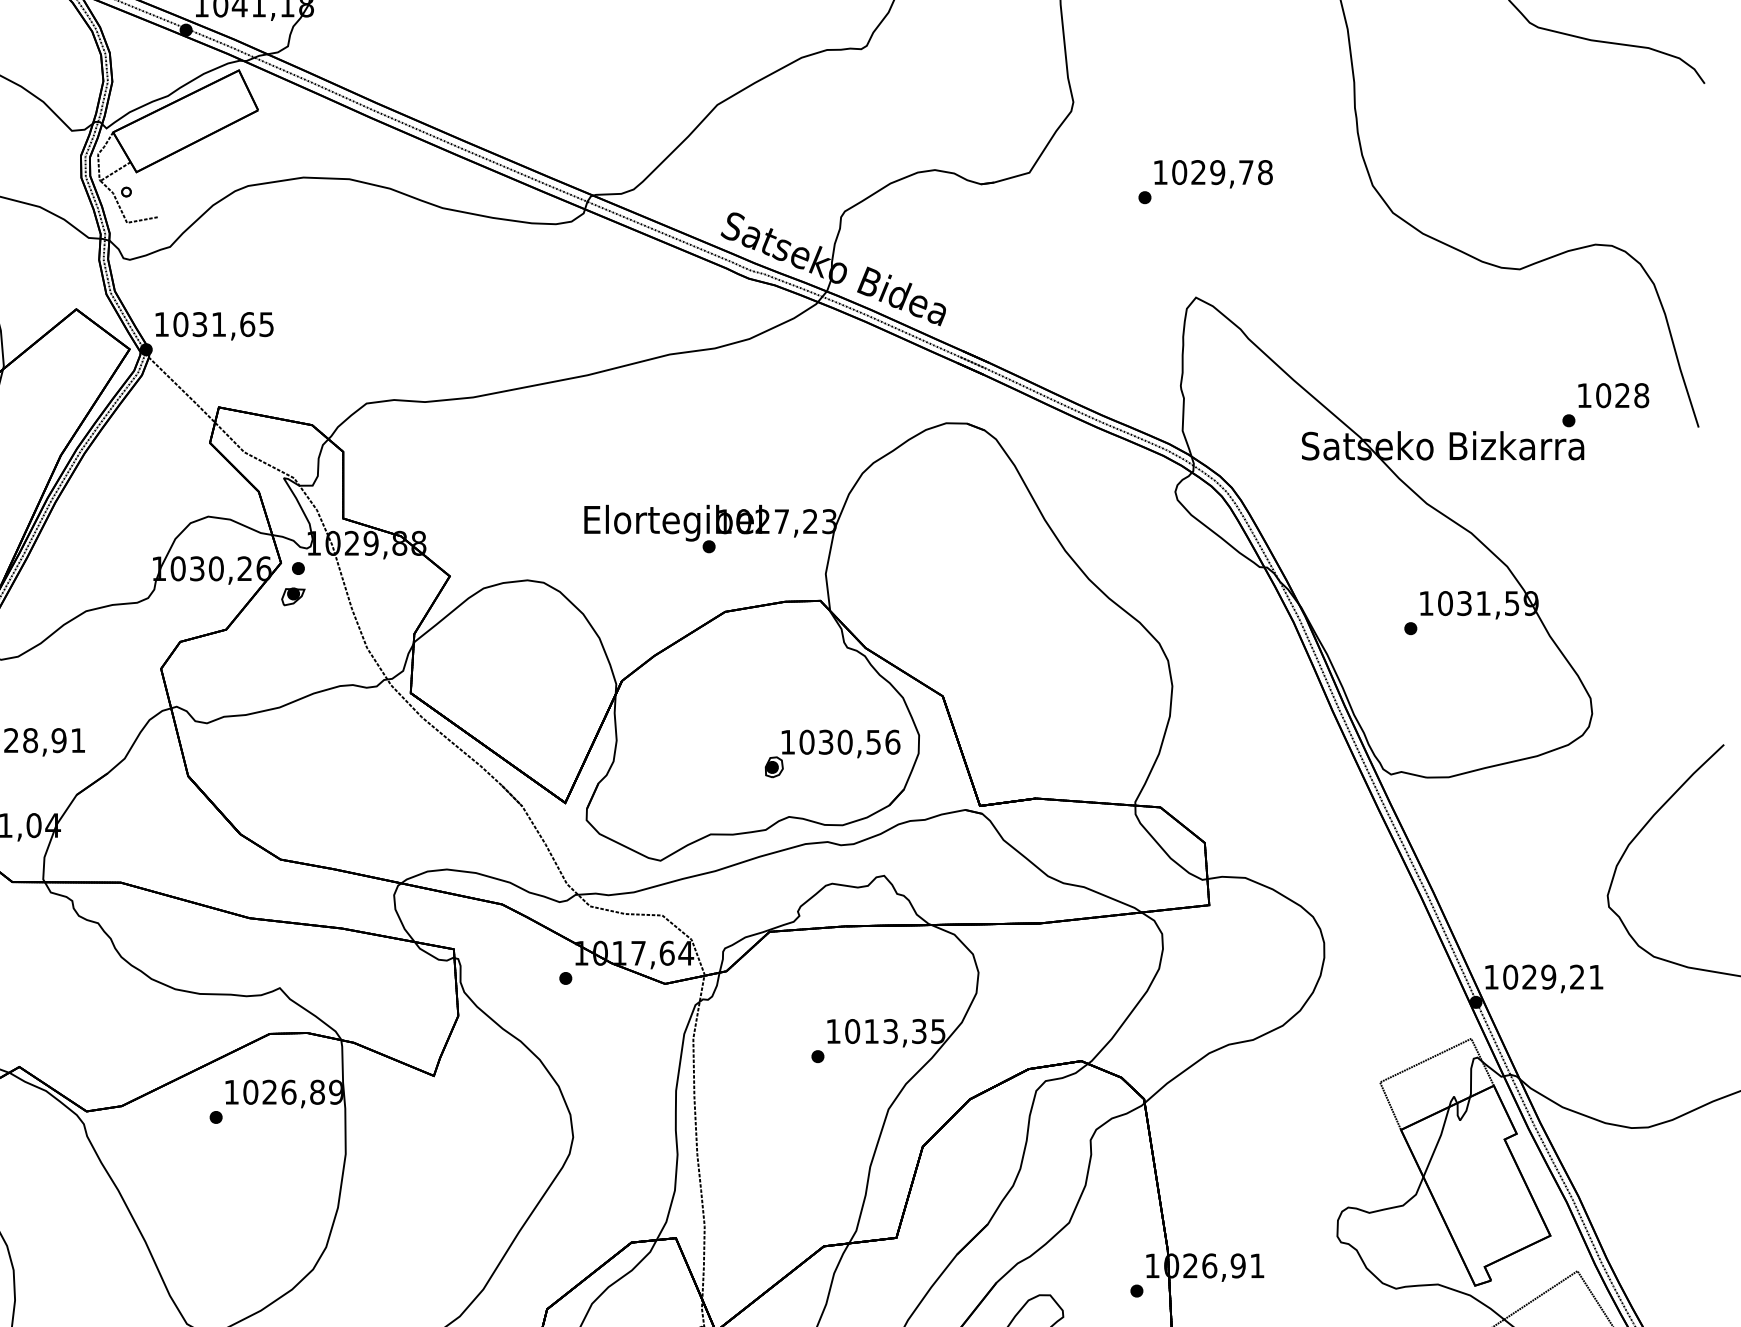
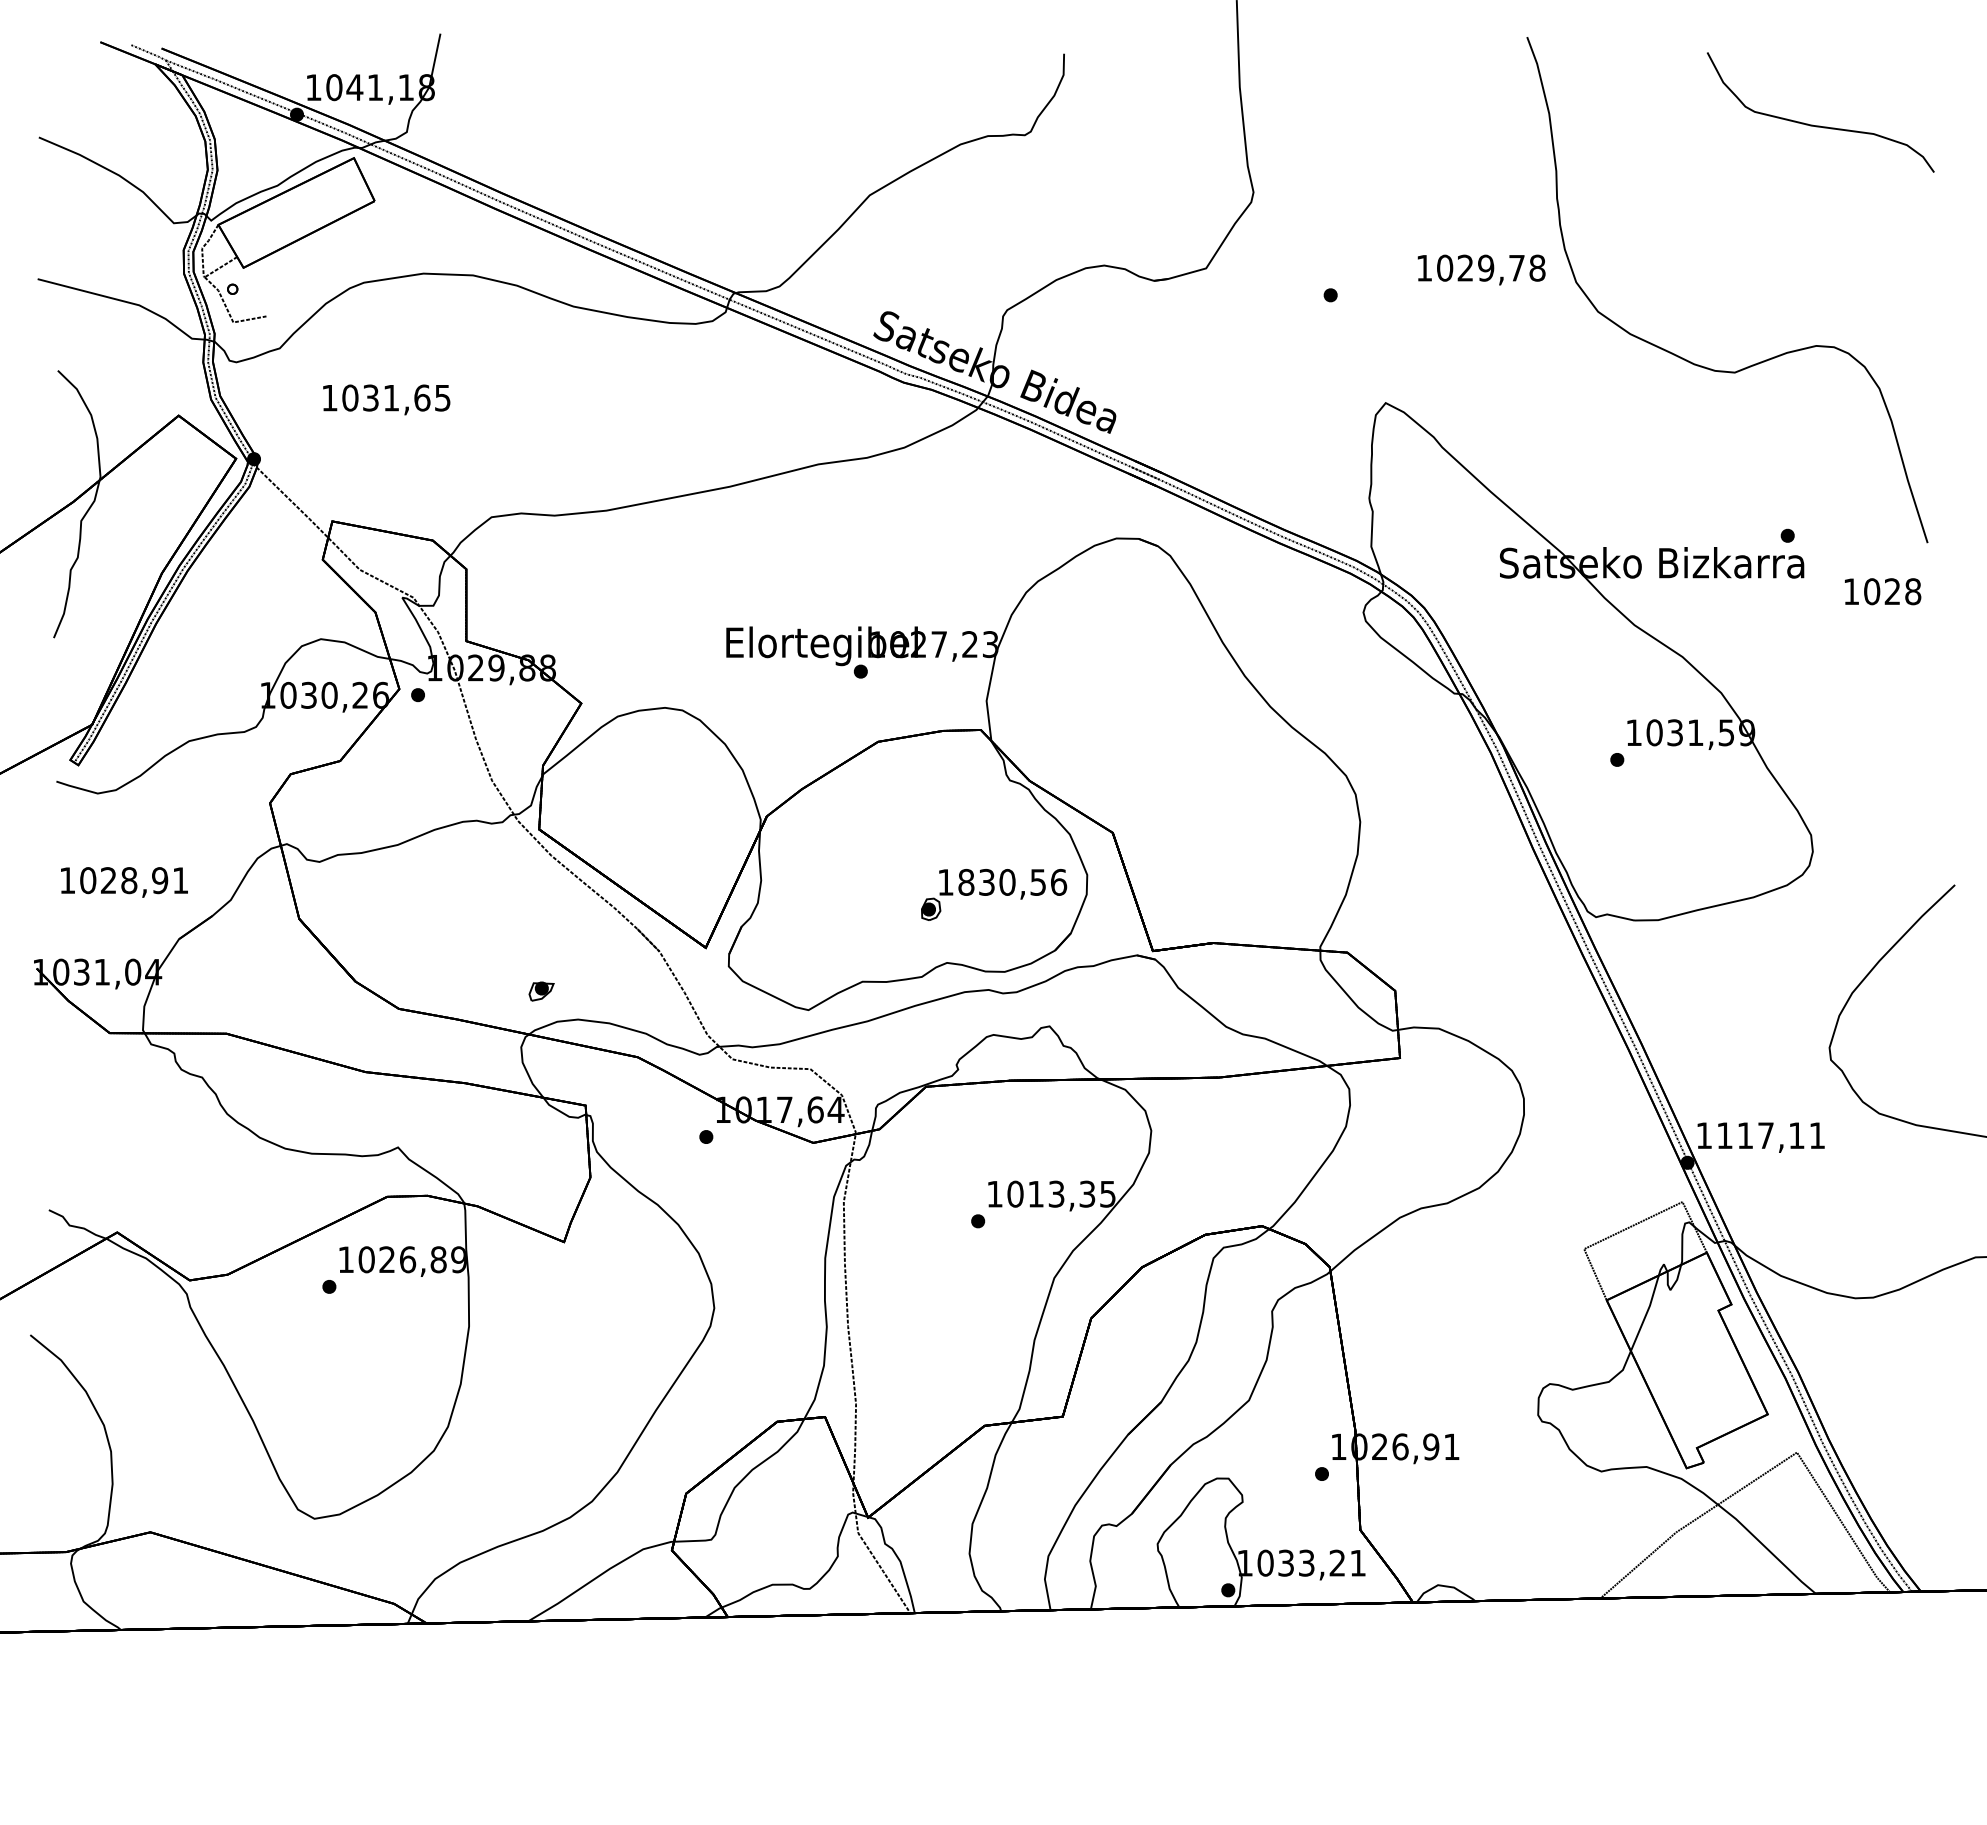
text: (1213, 173) -> (1481, 269), moved
text: (214, 325) -> (386, 399), moved
text: (1614, 395) -> (1883, 591), moved
part: (293, 596) -> (541, 991), moved
text: (807, 742) -> (966, 882), 1030,56 -> 1830,56
text: (1543, 977) -> (1760, 1135), 1029,21 -> 1117,11

